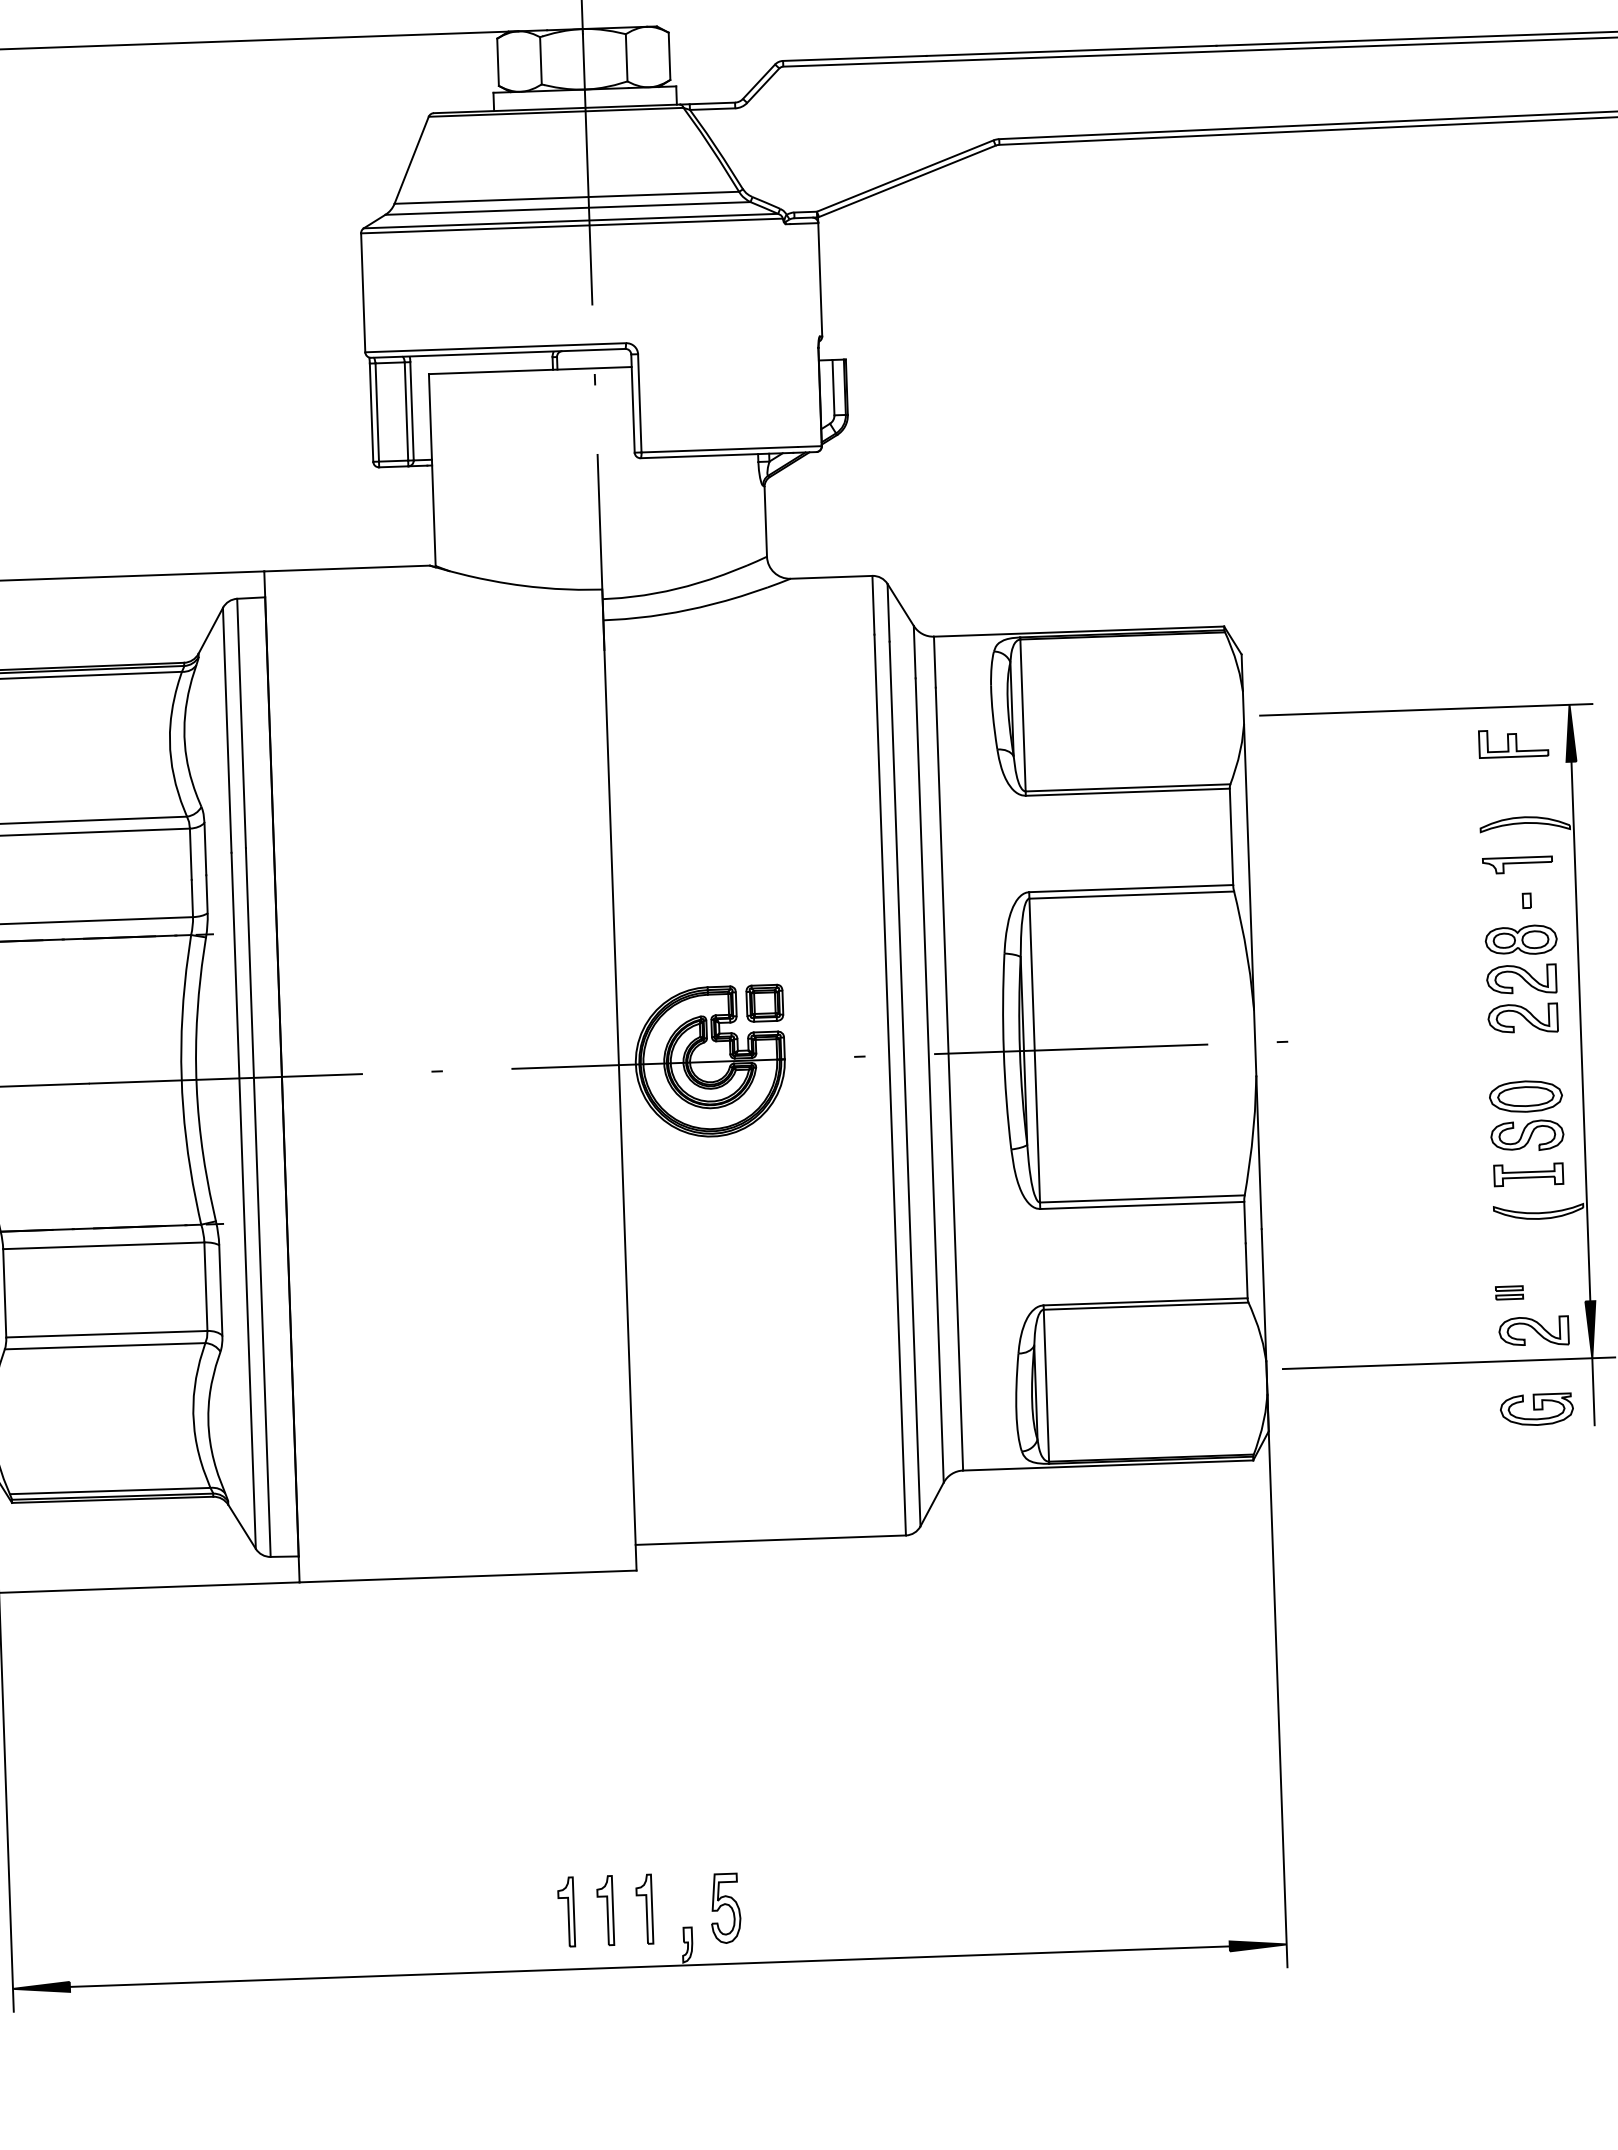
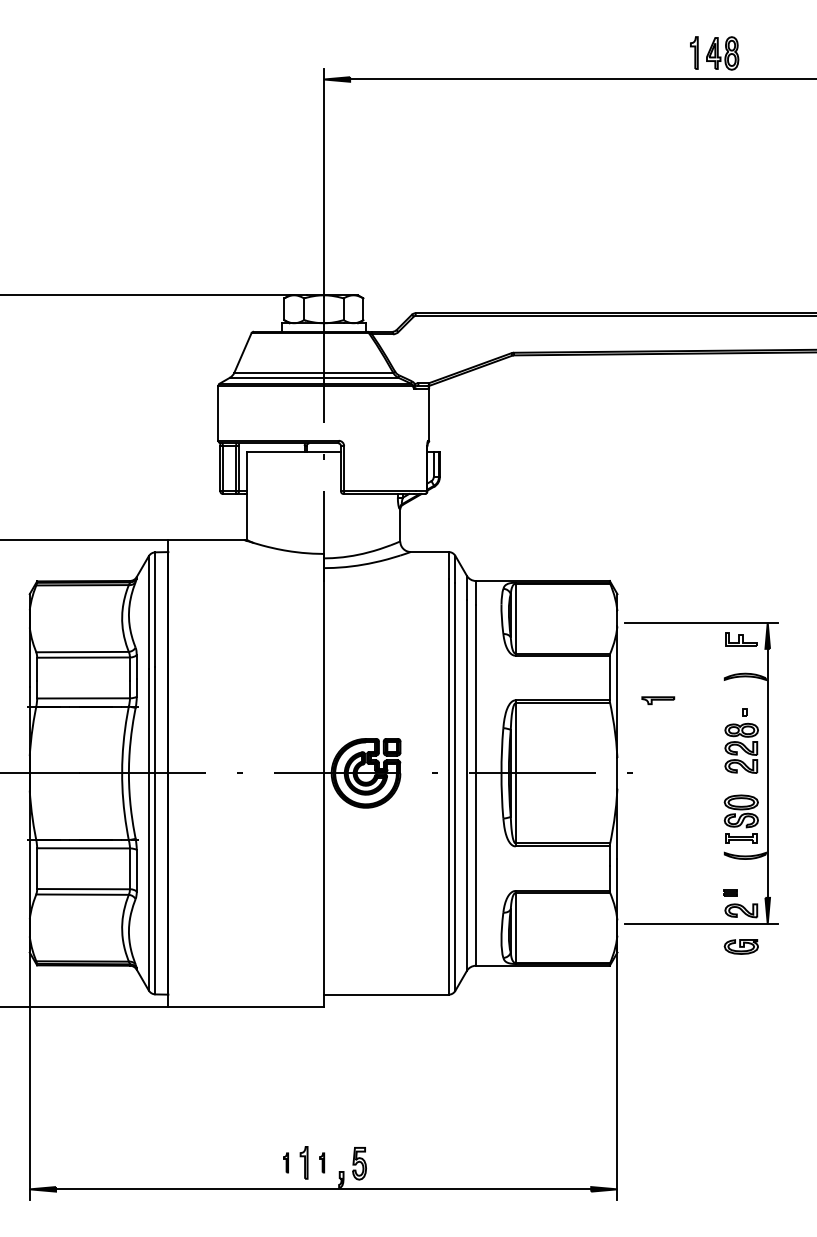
part: (1518, 864) -> (658, 700), moved
line: (1592, 1391) -> (767, 939), removed
part: (643, 1908) -> (321, 1162), size x0.6
part: (565, 1911) -> (285, 1162), size x0.6

